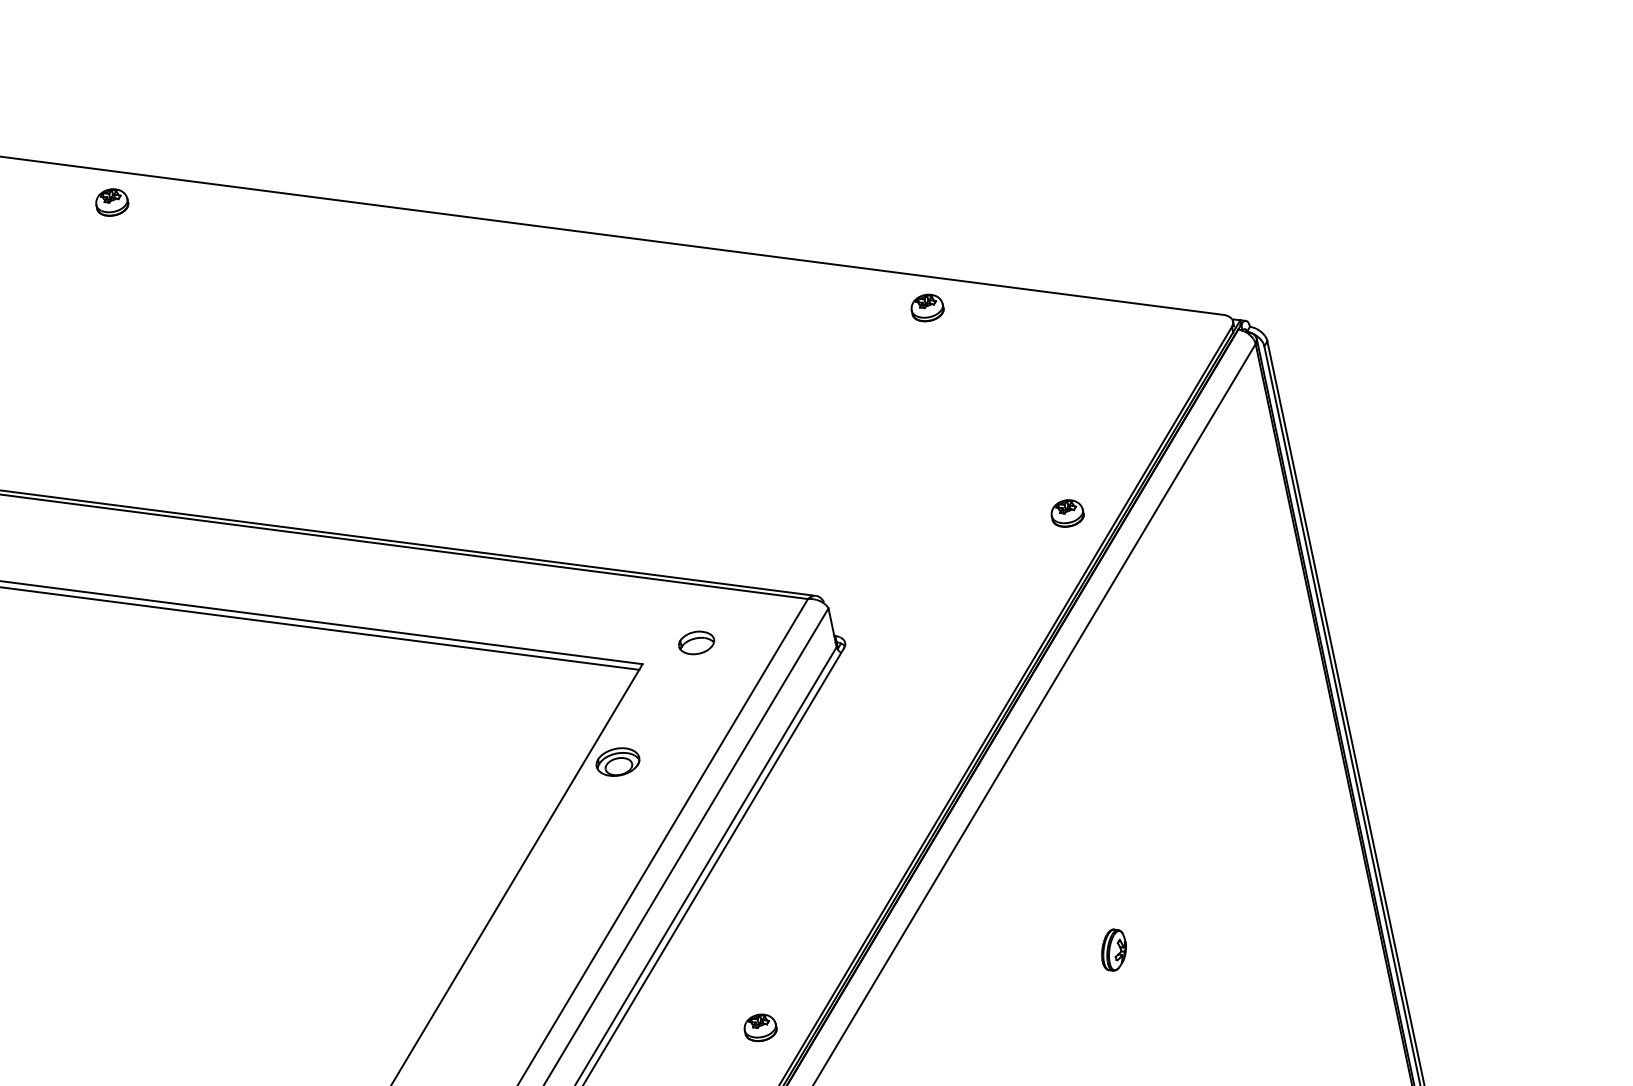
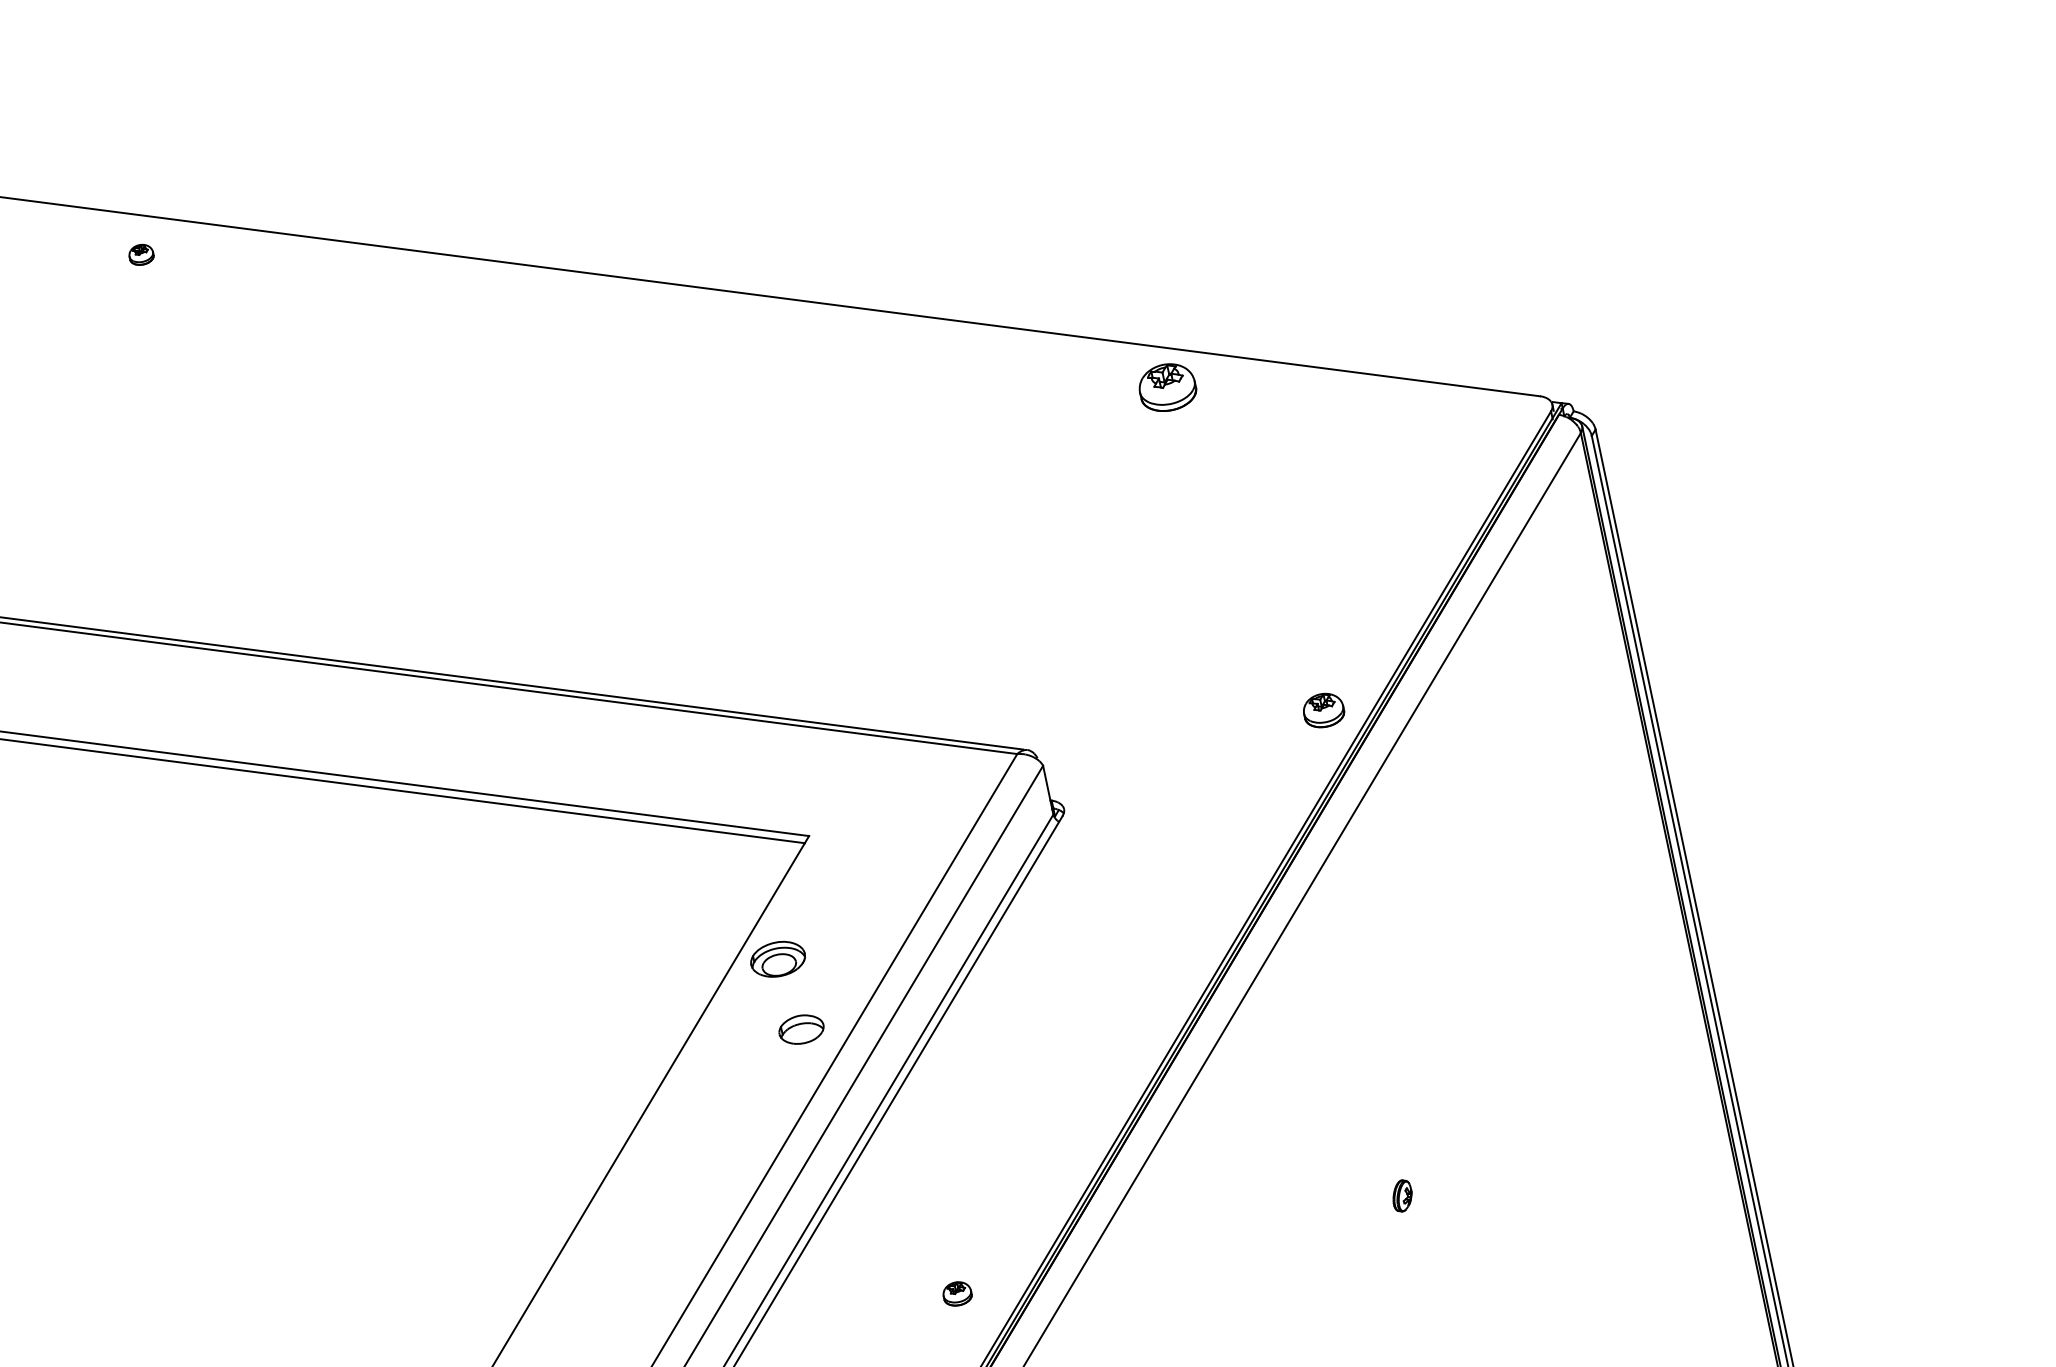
part: (112, 202) -> (141, 254), size x0.6
part: (927, 307) -> (1167, 387), size x1.4
part: (1067, 513) -> (1323, 710), moved
part: (696, 642) -> (801, 1029), moved
part: (1113, 949) -> (1401, 1195), size x0.6
part: (760, 1027) -> (957, 1293), size x0.7

